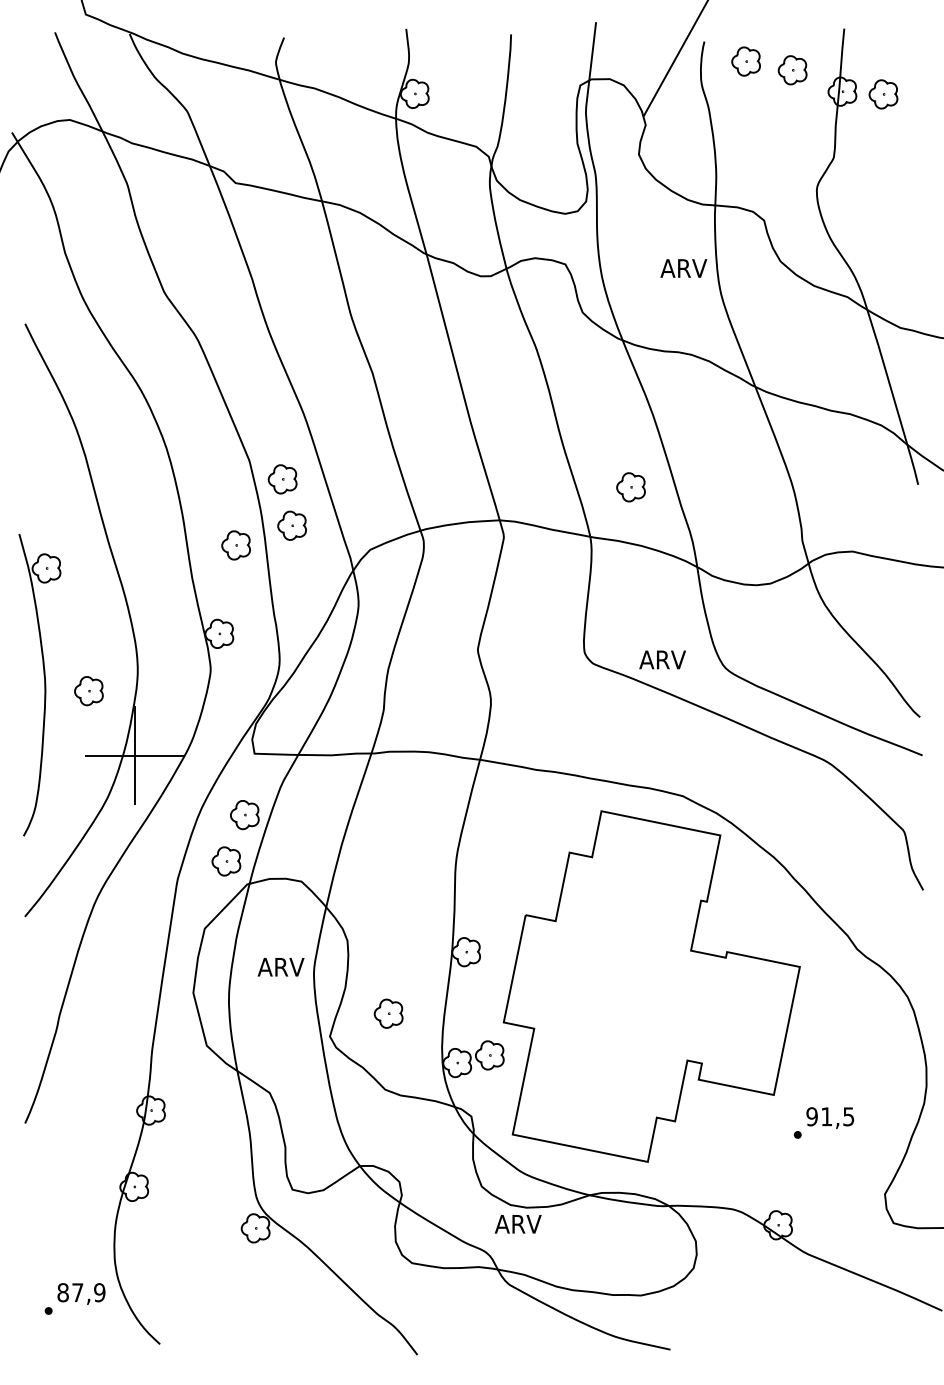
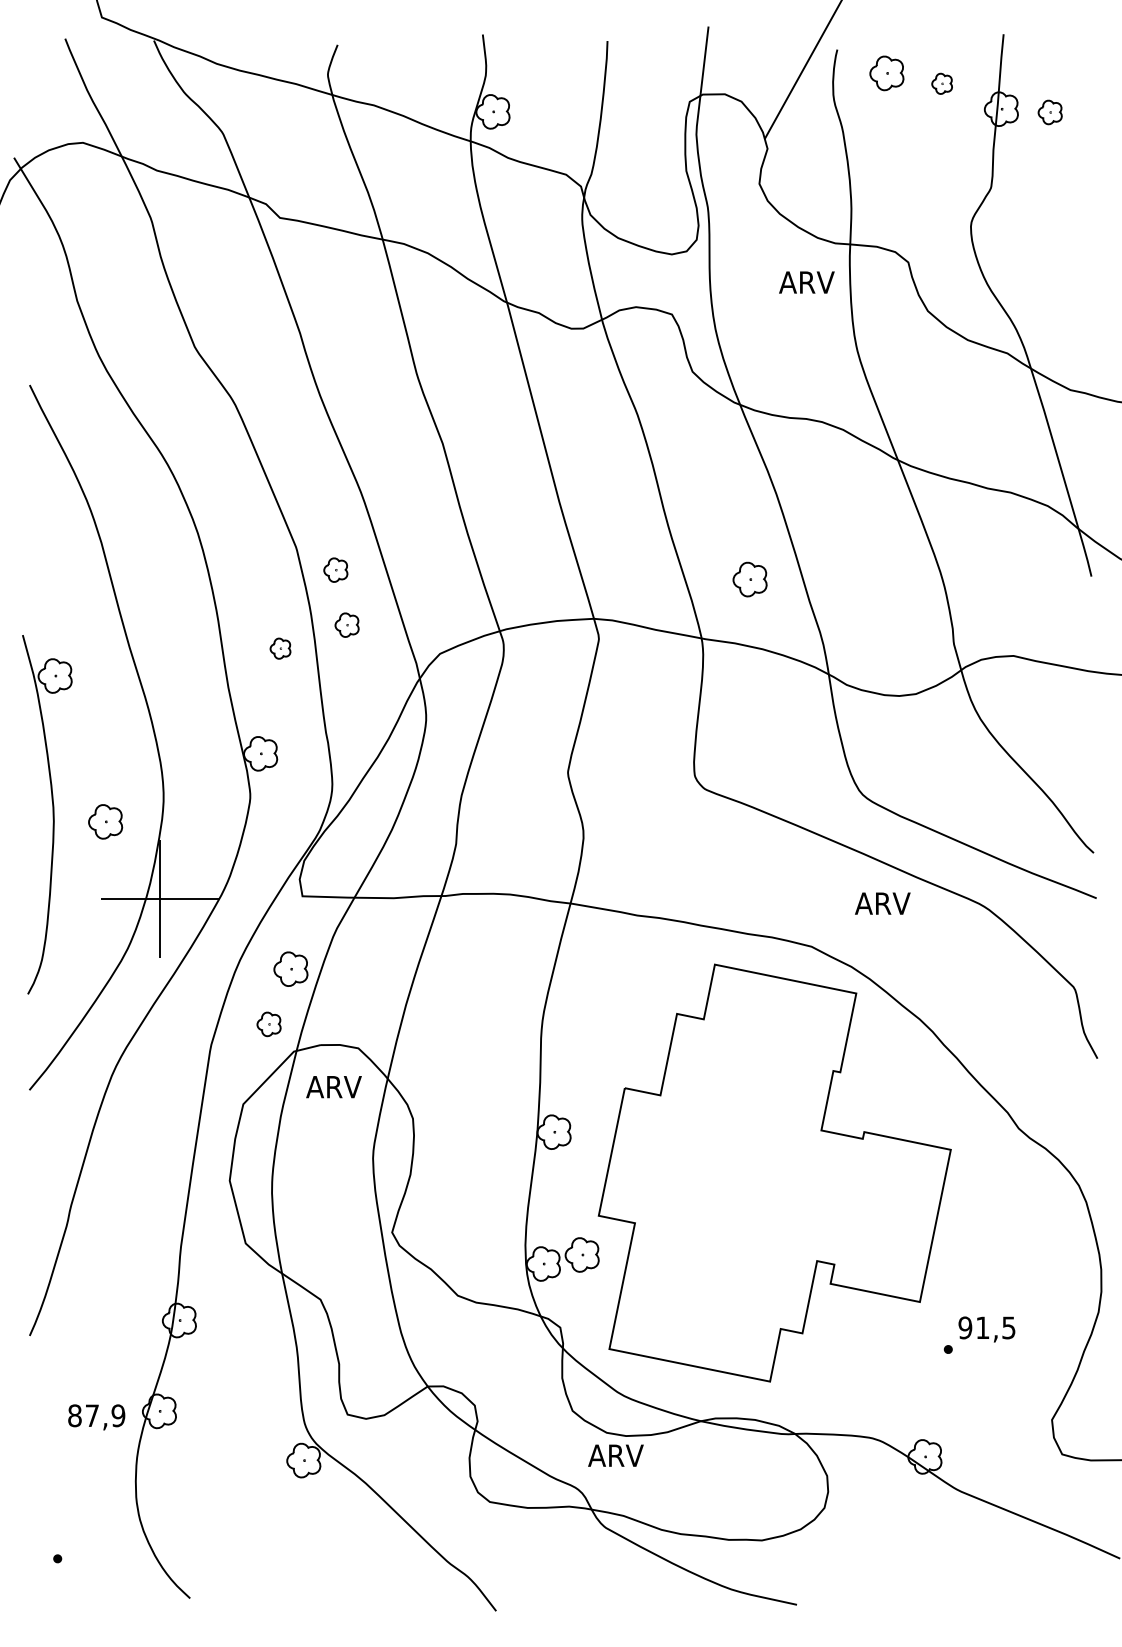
part: (792, 70) -> (942, 84), size x0.6
part: (883, 94) -> (1050, 112), size x0.7
text: (683, 268) -> (806, 282), moved
part: (282, 479) -> (335, 570), size x0.7
part: (291, 525) -> (346, 624), size x0.7
part: (235, 545) -> (279, 648), size x0.6
text: (662, 659) -> (882, 903), moved
part: (226, 861) -> (269, 1024), size x0.7
text: (280, 967) -> (333, 1087), moved
part: (388, 1013) -> (461, 1205), removed
text: (81, 1293) -> (96, 1416), moved

